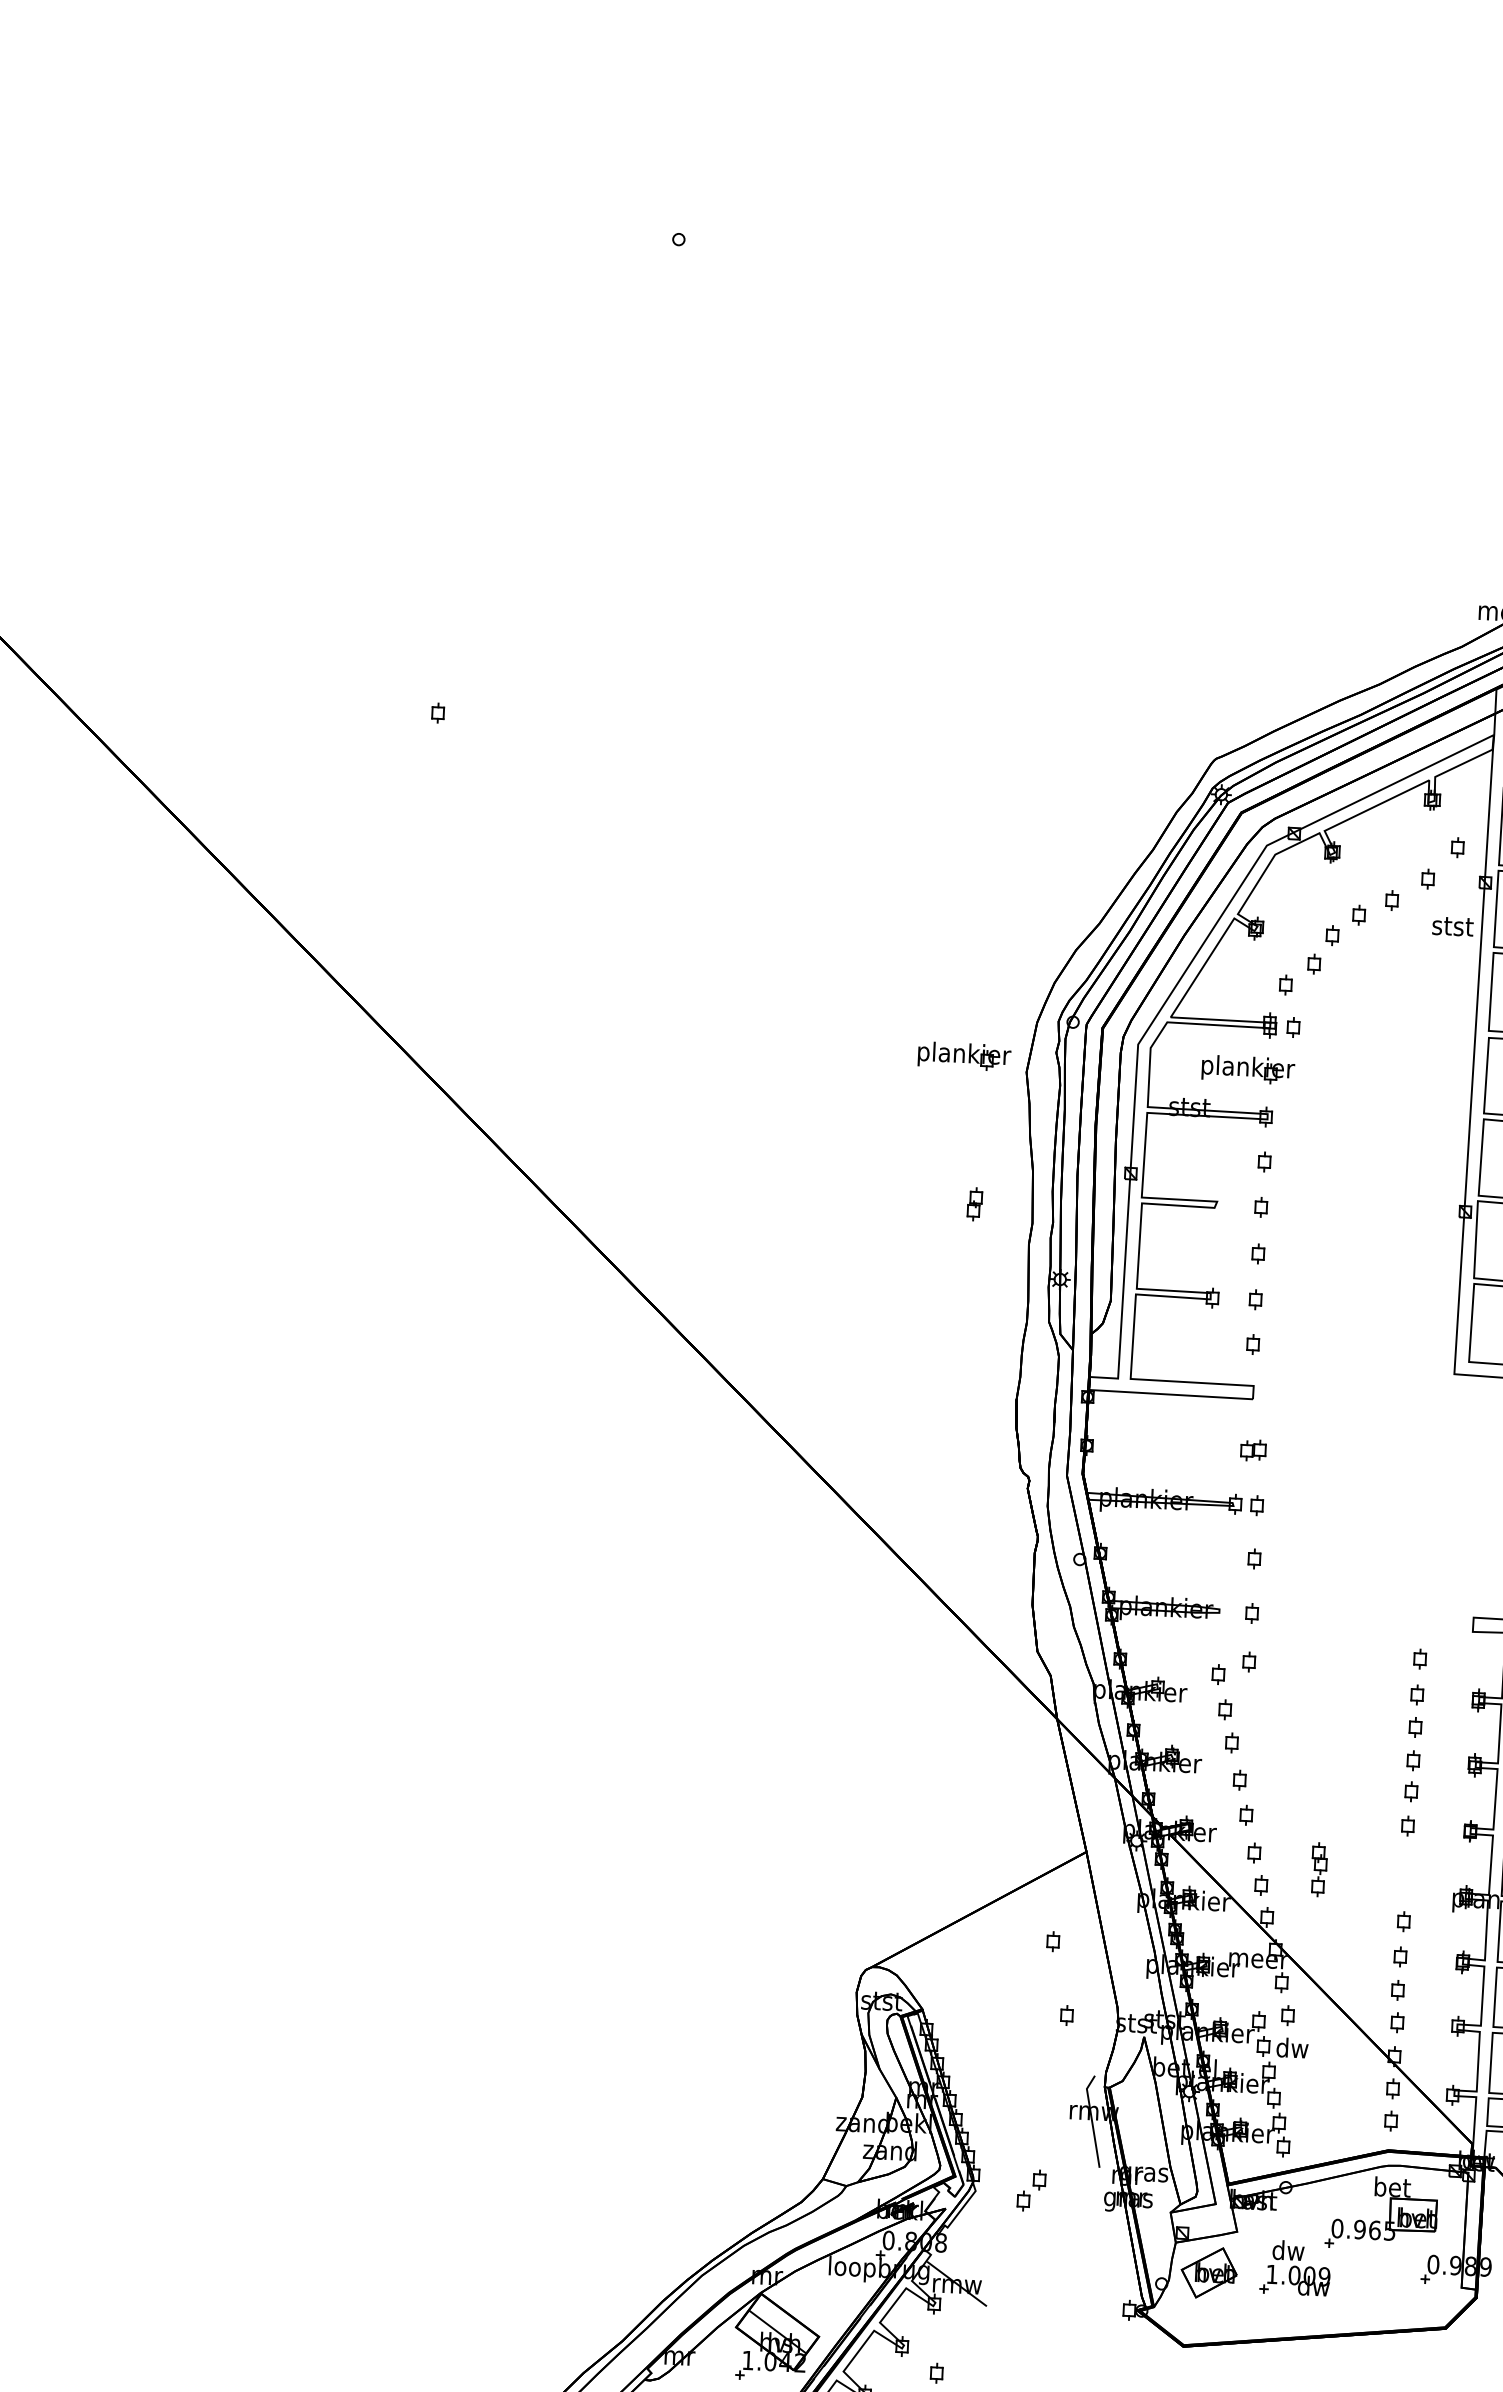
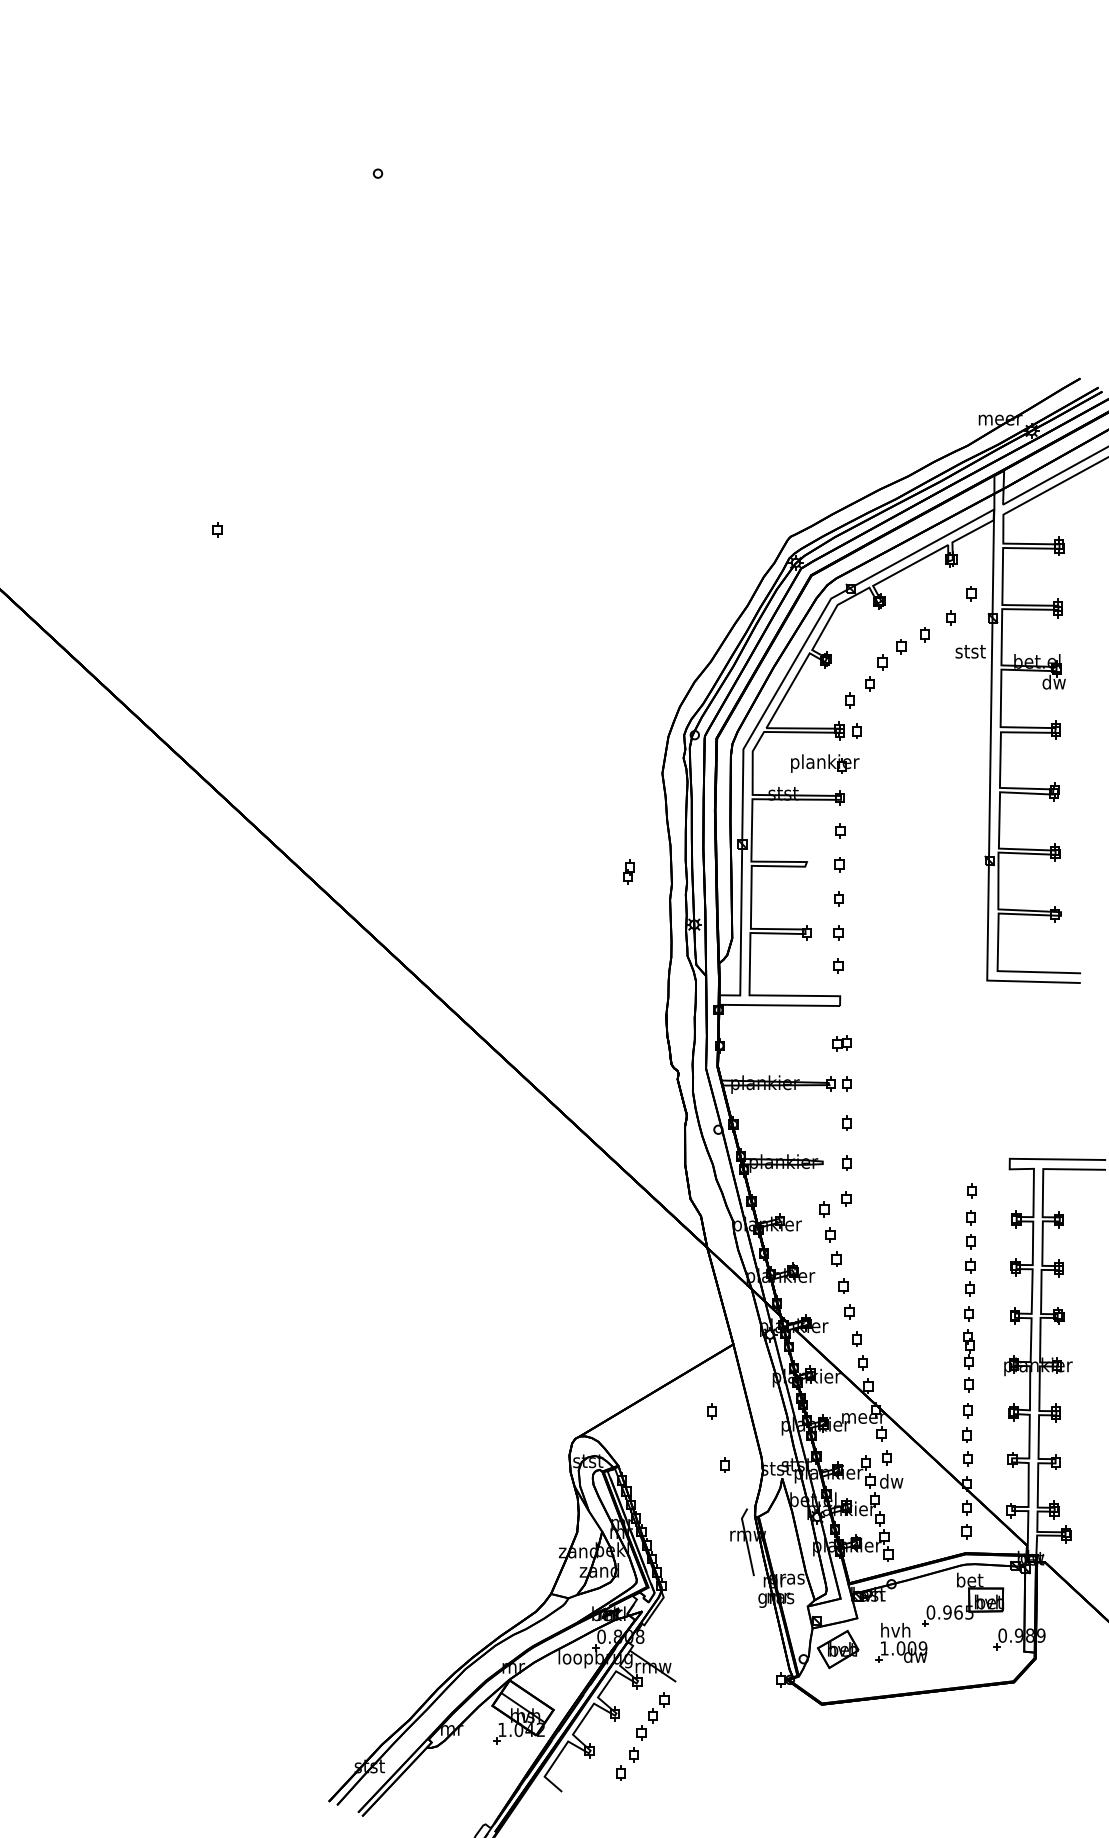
part: (964, 1055) -> (616, 763), removed
part: (1318, 1869) -> (968, 1349), moved
part: (1031, 2189) -> (658, 1707), moved
text: (1288, 2249) -> (895, 1629), dw -> hvh

